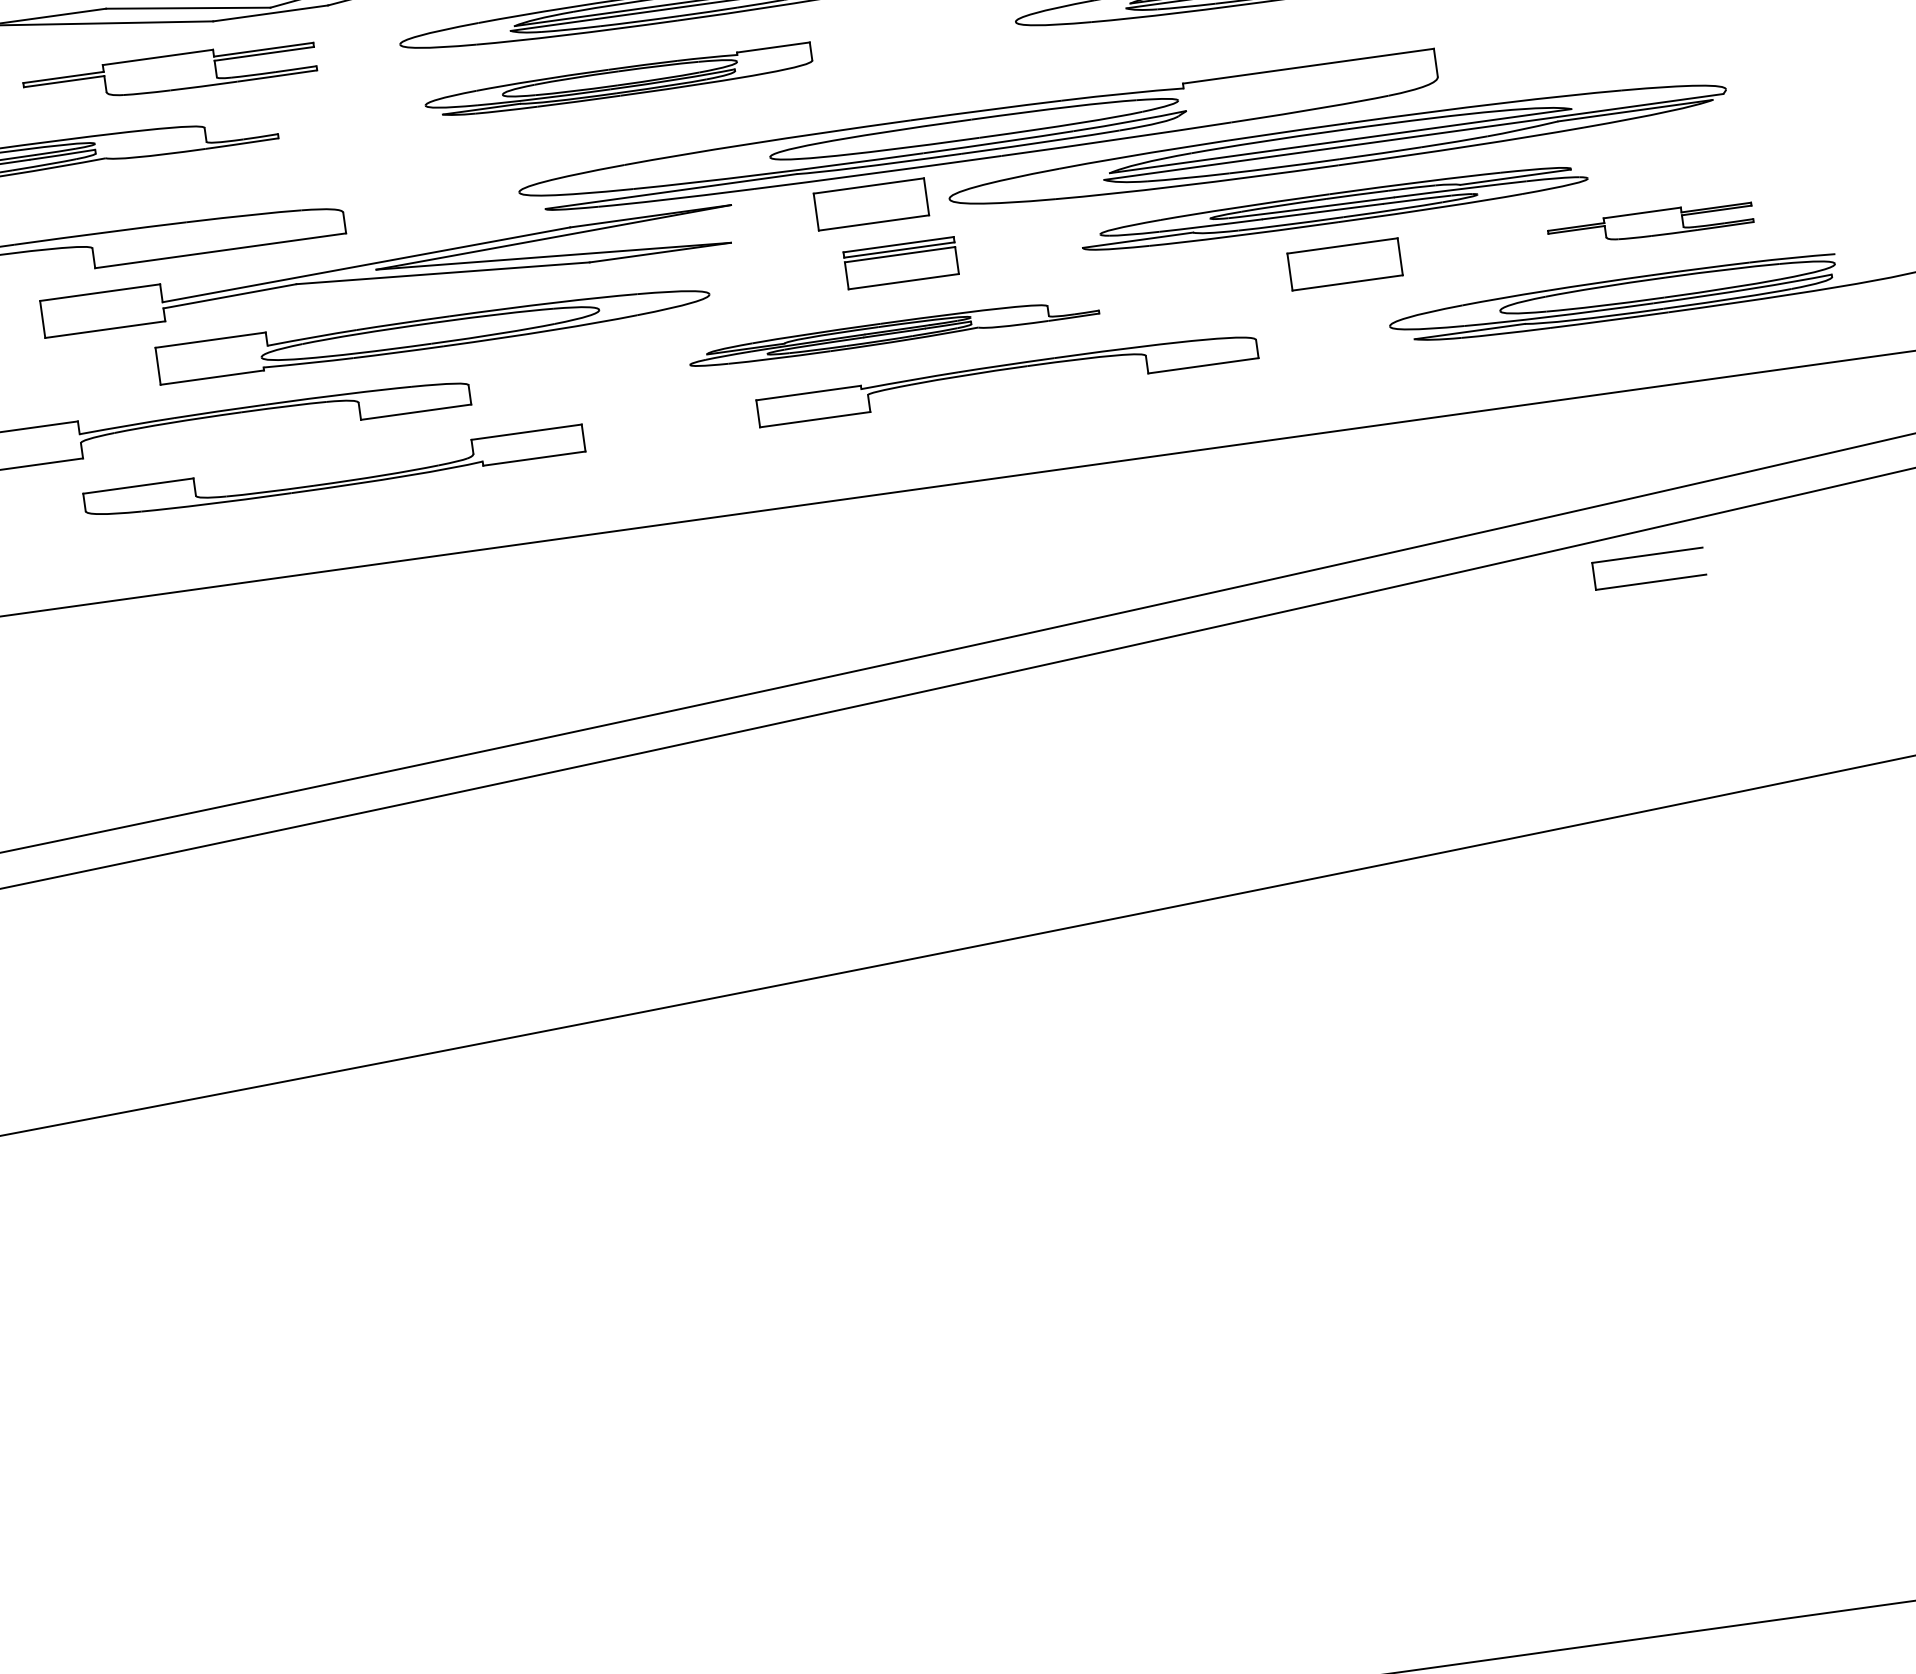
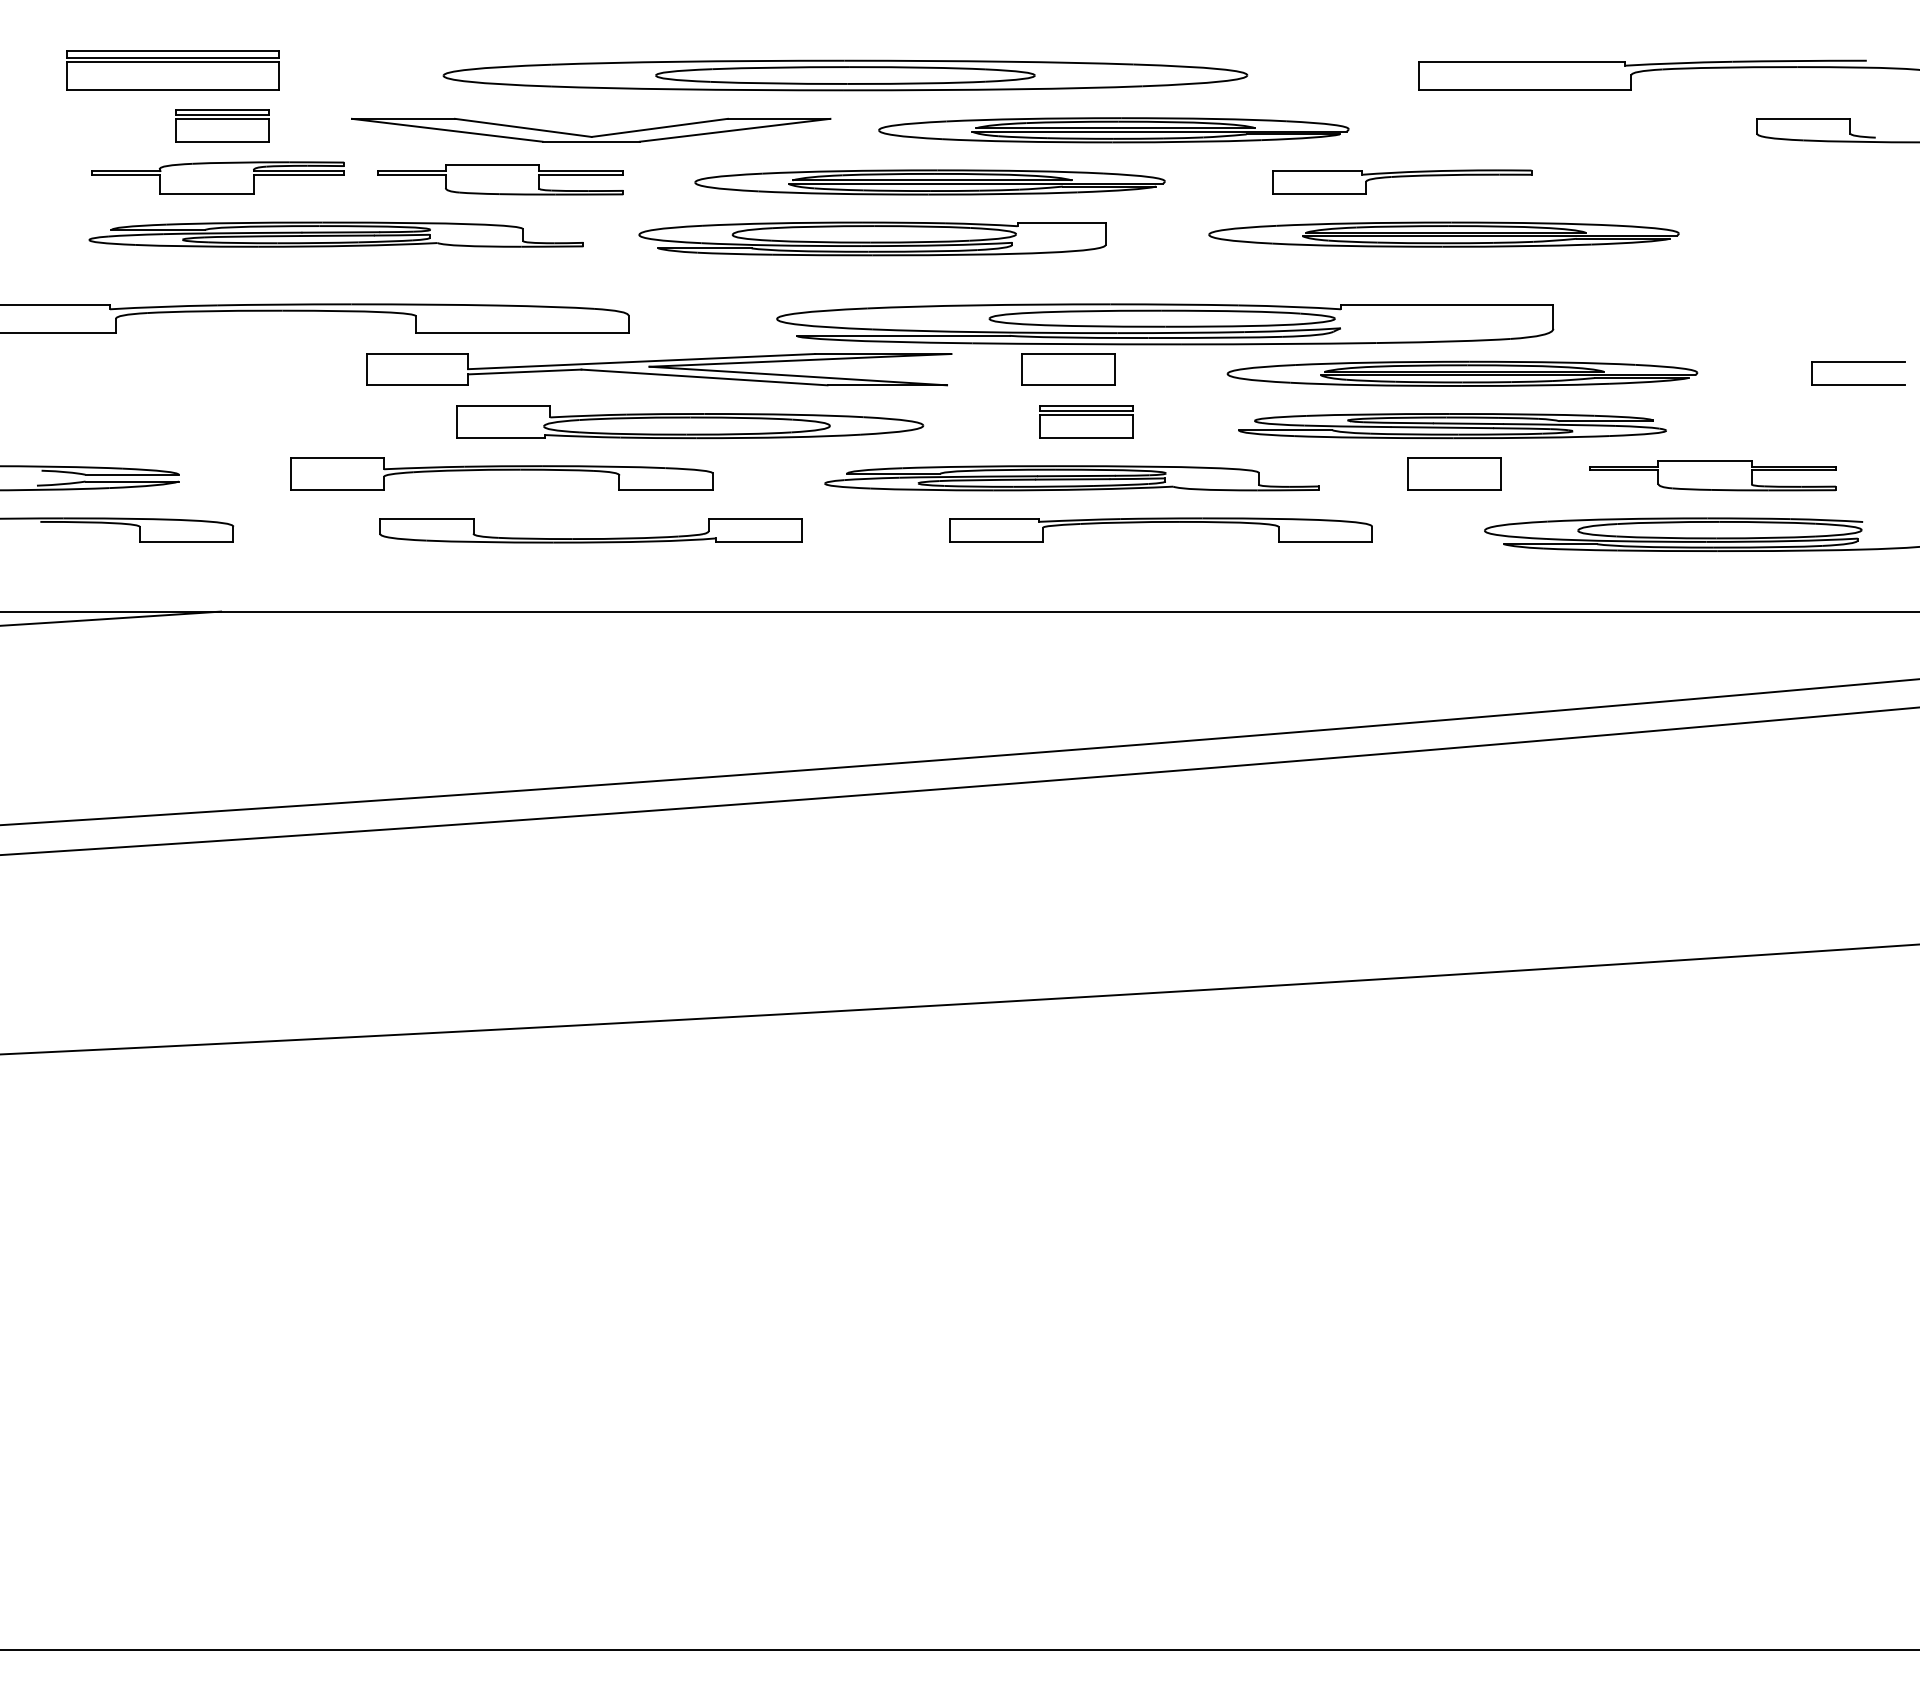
part: (618, 81) -> (872, 238), size x1.43
part: (1337, 144) -> (1462, 373), size x0.71
part: (1649, 223) -> (1712, 475), size x1.43
part: (893, 332) -> (1071, 478), size x1.43
part: (1647, 555) -> (1858, 362), moved

